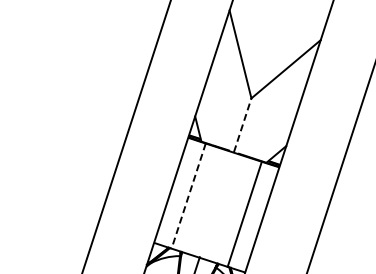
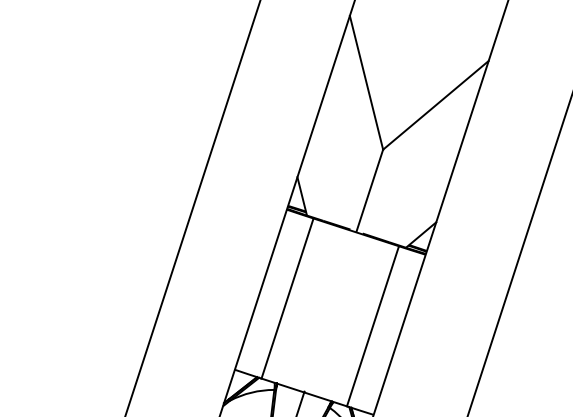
line: (242, 124) -> (369, 189), dashed -> solid
line: (188, 196) -> (287, 299), dashed -> solid

